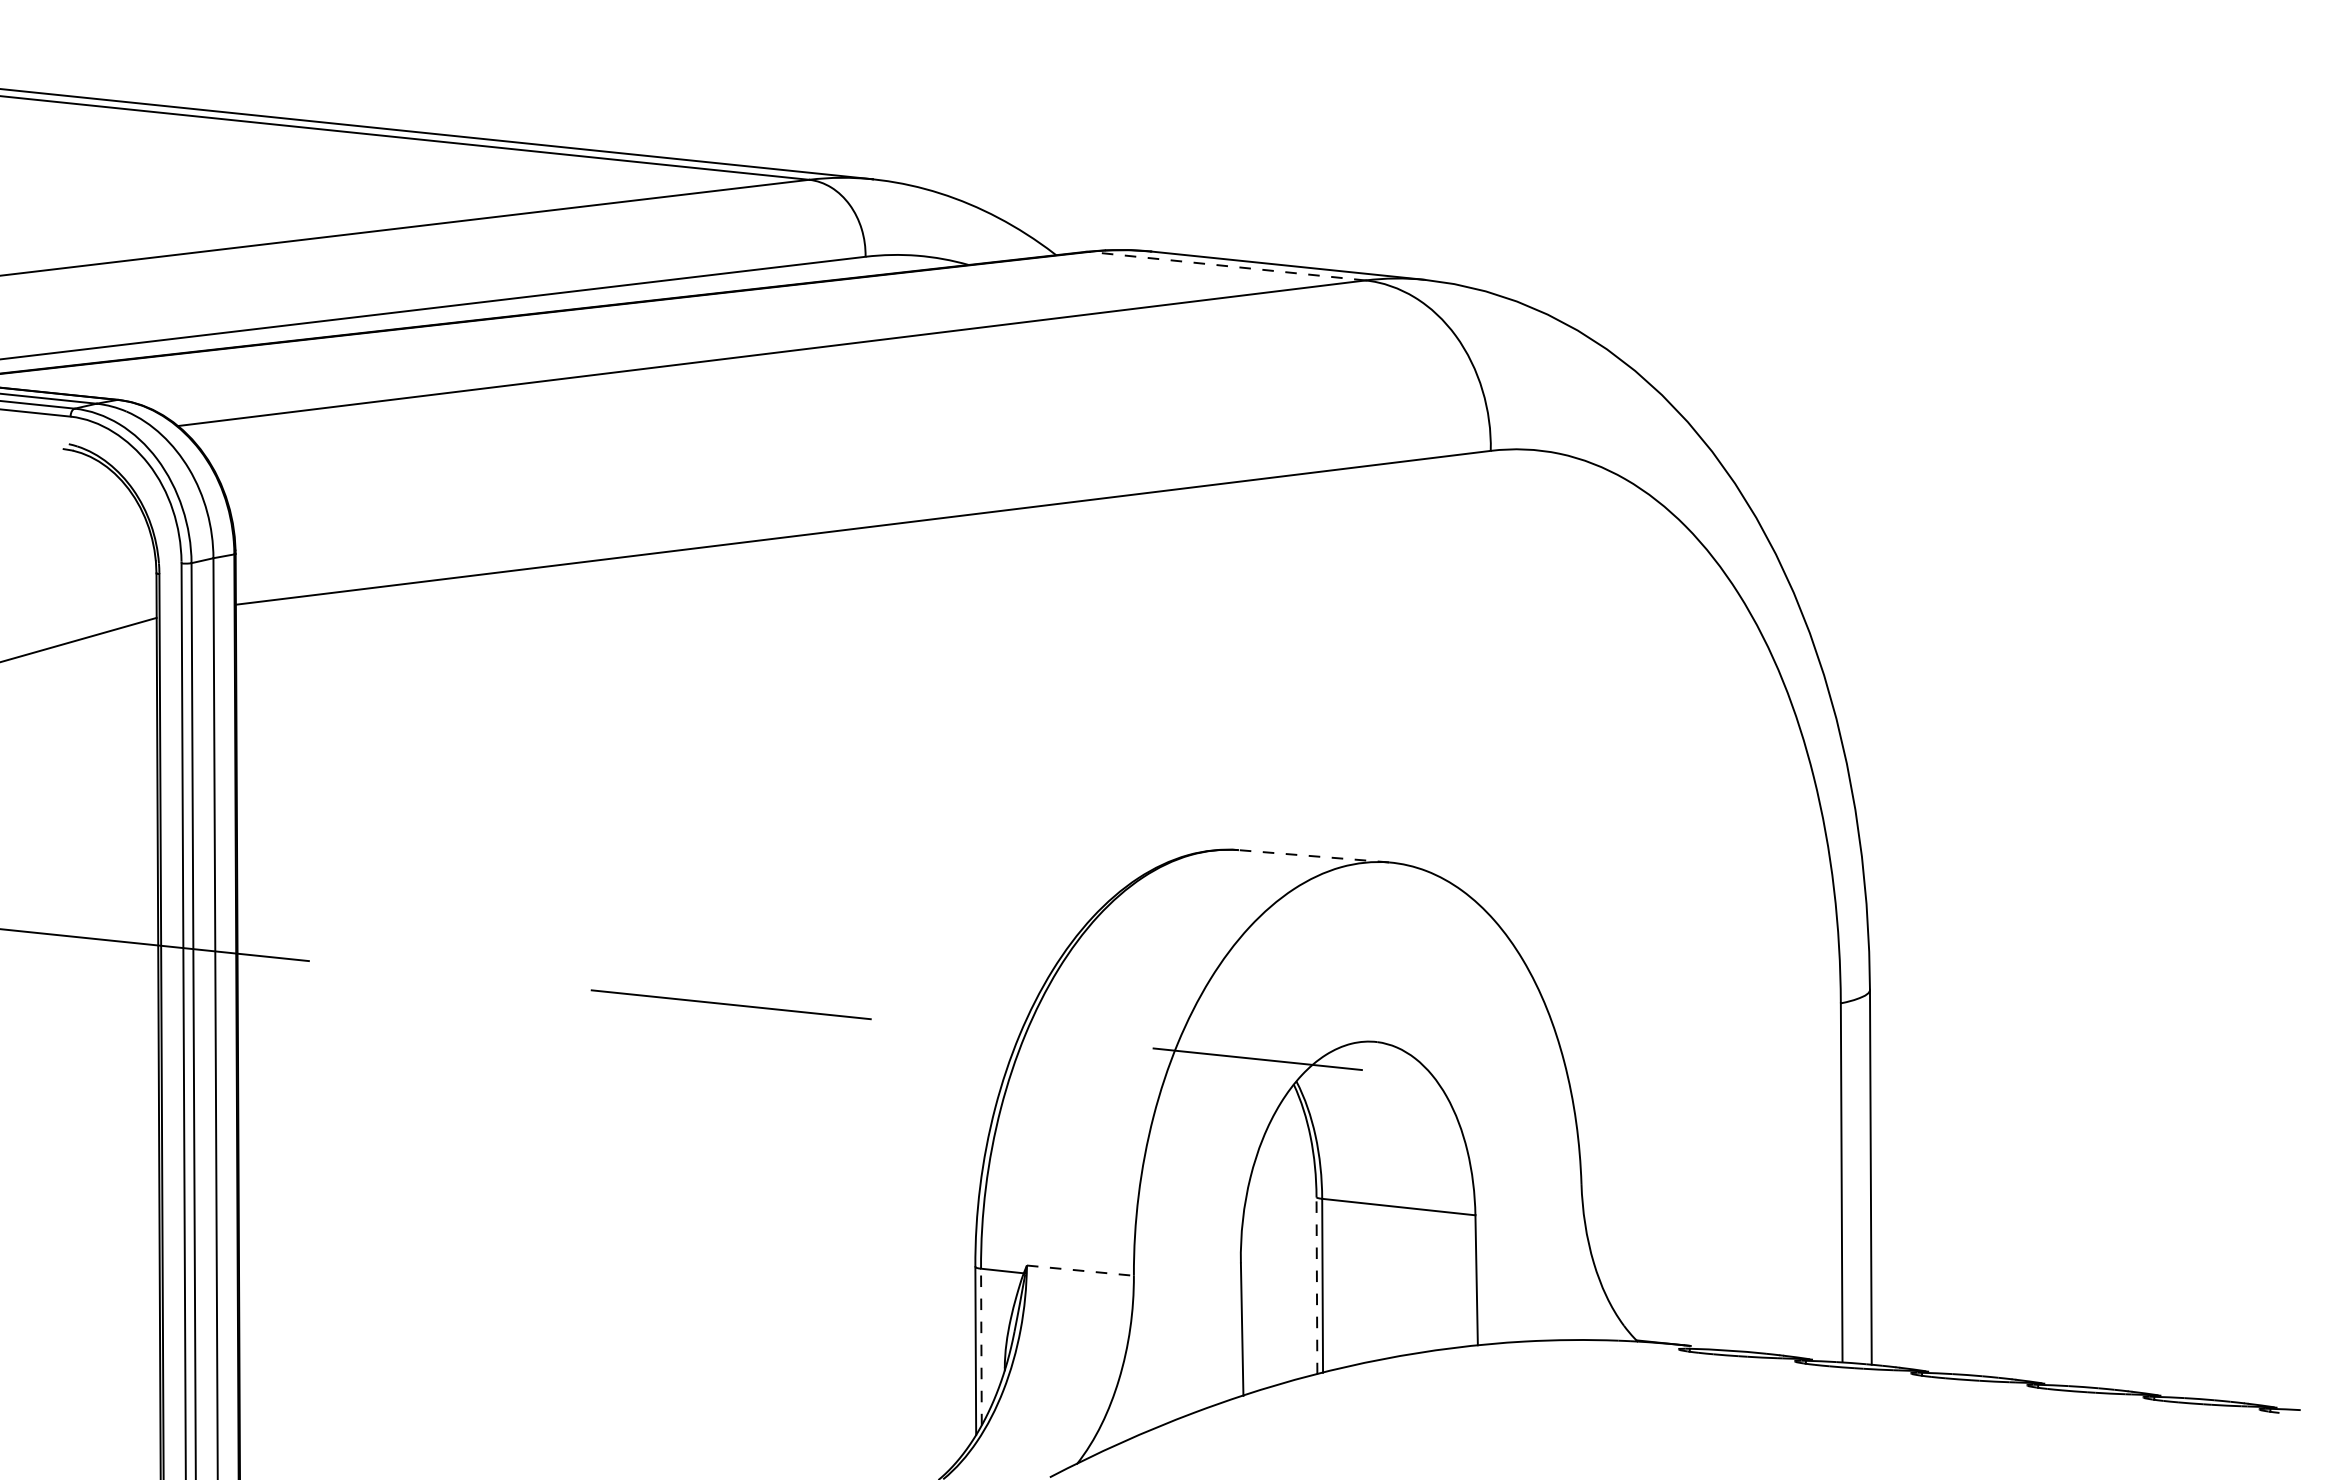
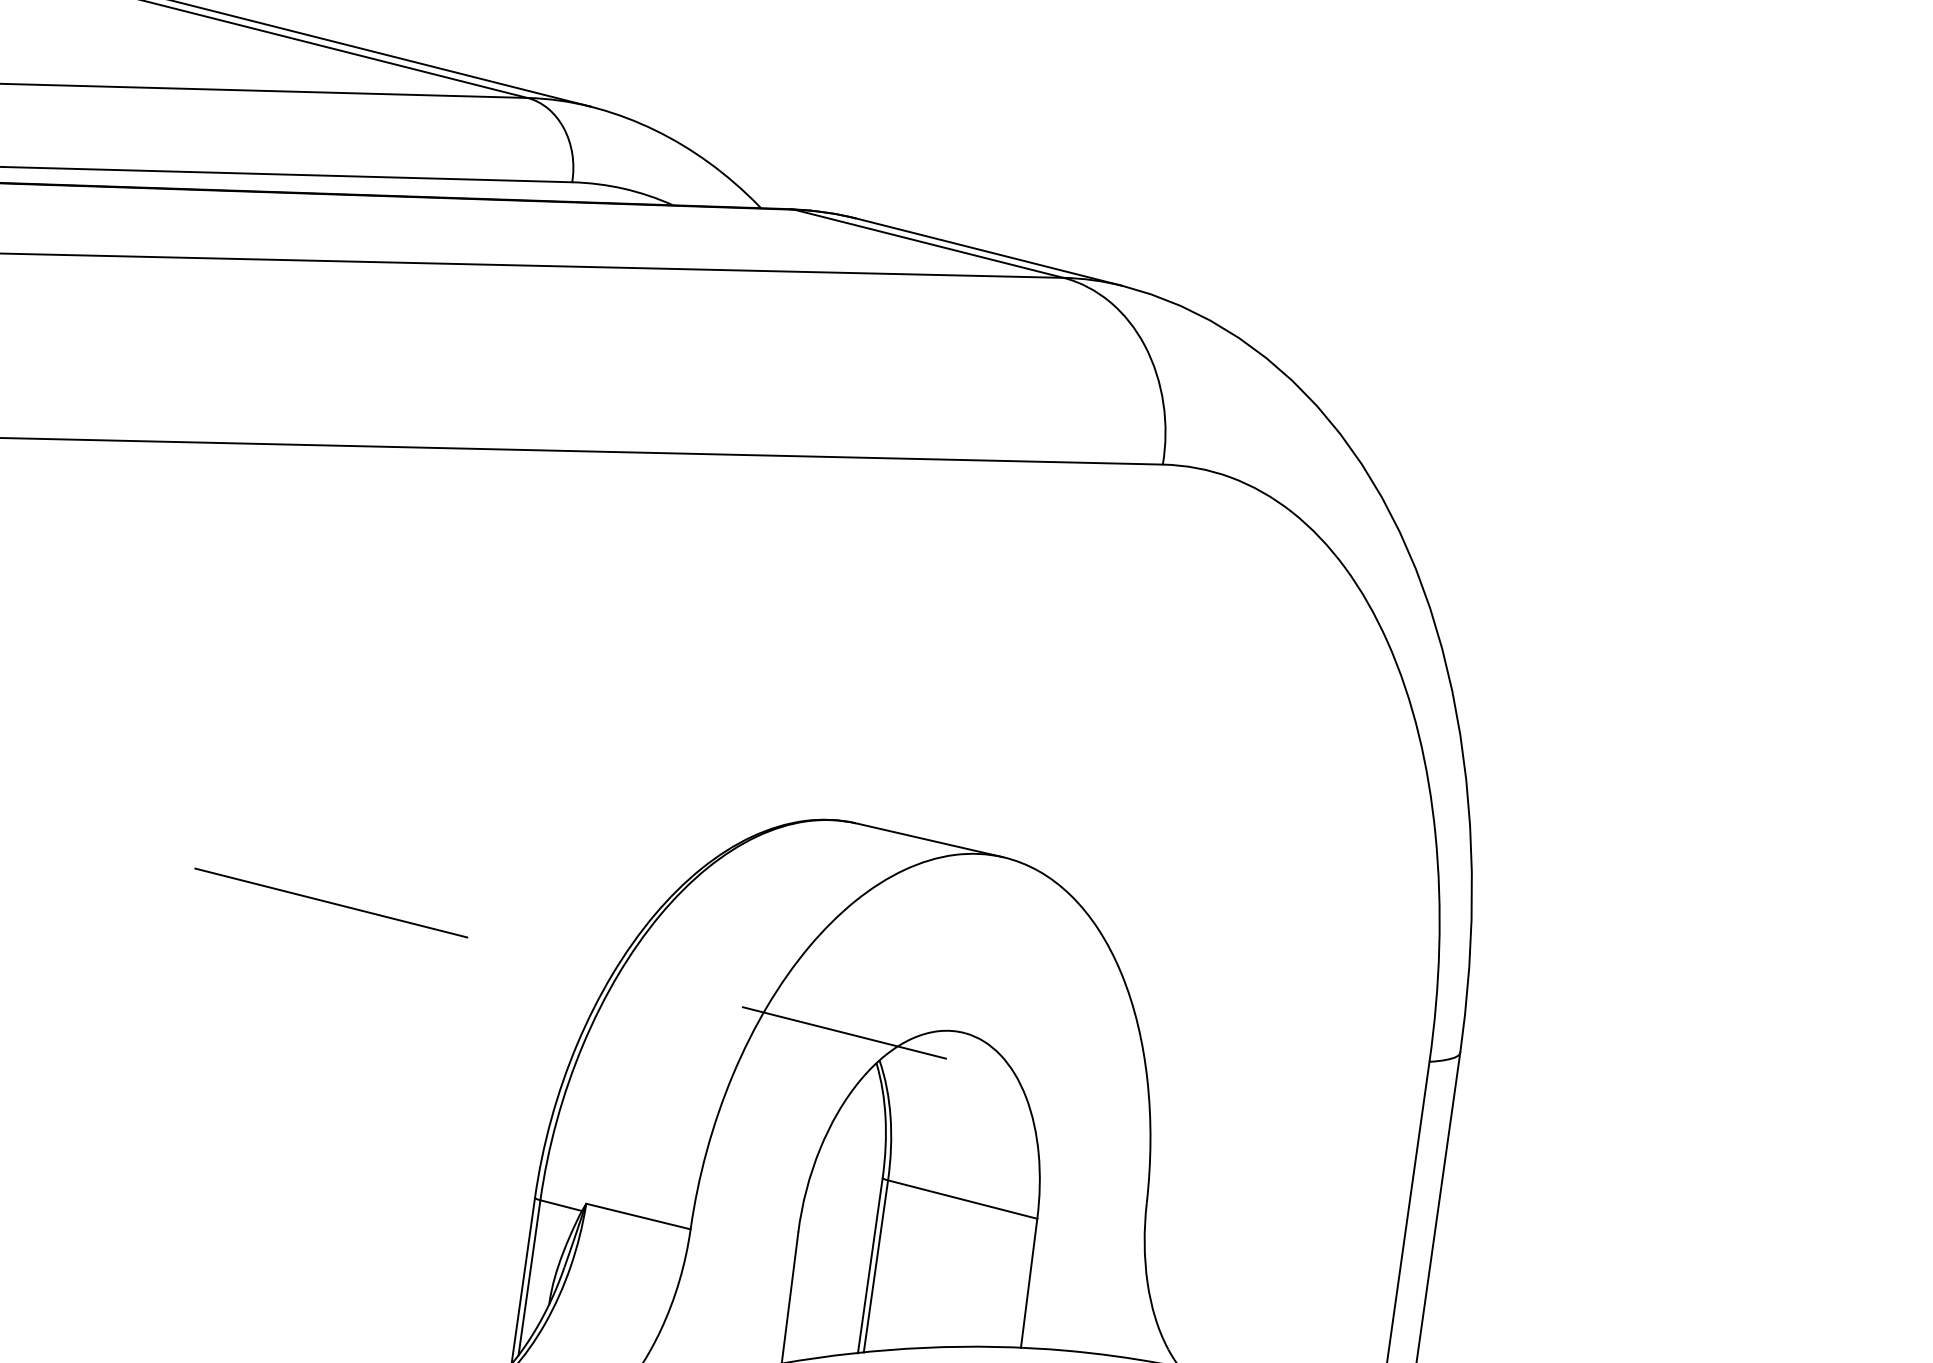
line: (1227, 266) -> (928, 244), dashed -> solid
line: (1313, 856) -> (928, 840), dashed -> solid
line: (1080, 1270) -> (638, 1216), dashed -> solid
line: (1316, 1285) -> (869, 1265), dashed -> solid
line: (981, 1346) -> (529, 1277), dashed -> solid

